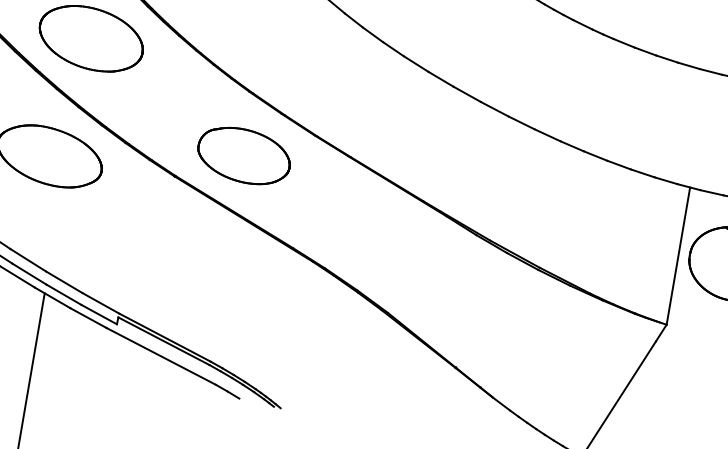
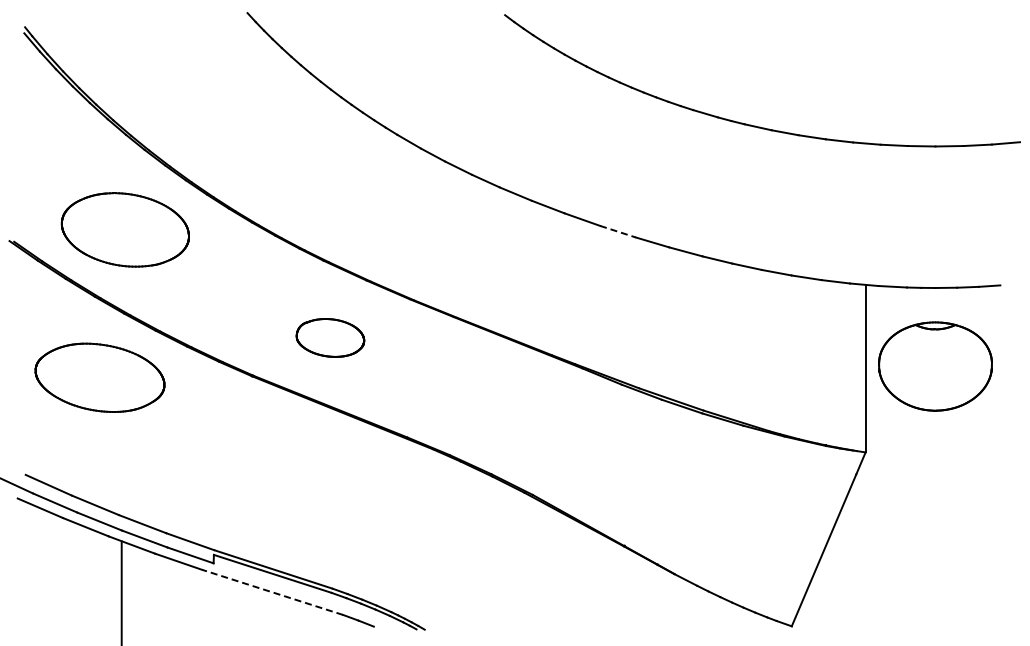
line: (495, 109) -> (618, 231), solid -> dashed
part: (244, 155) -> (330, 337), size x0.6
line: (161, 356) -> (272, 592), solid -> dashed

